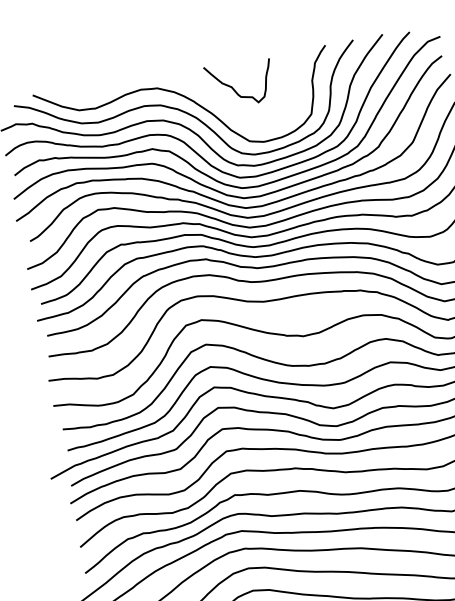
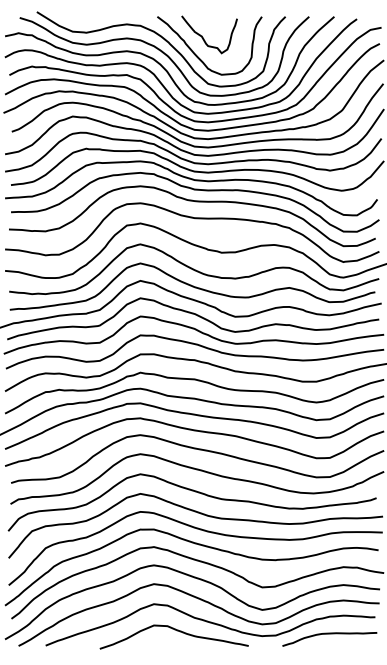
curve: (232, 111) -> (198, 56), added

